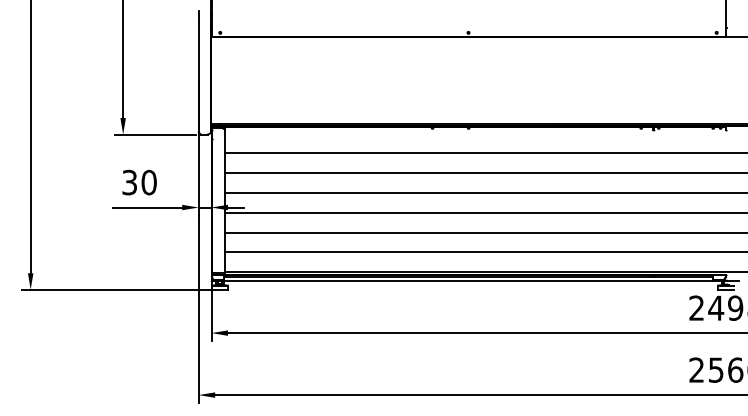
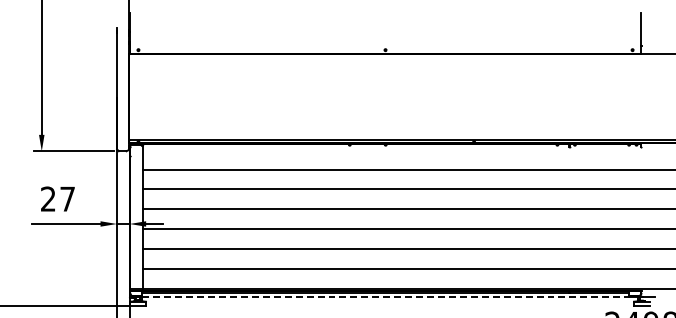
text: (139, 182) -> (58, 199), 30 -> 27
line: (469, 281) -> (386, 297), solid -> dashed

